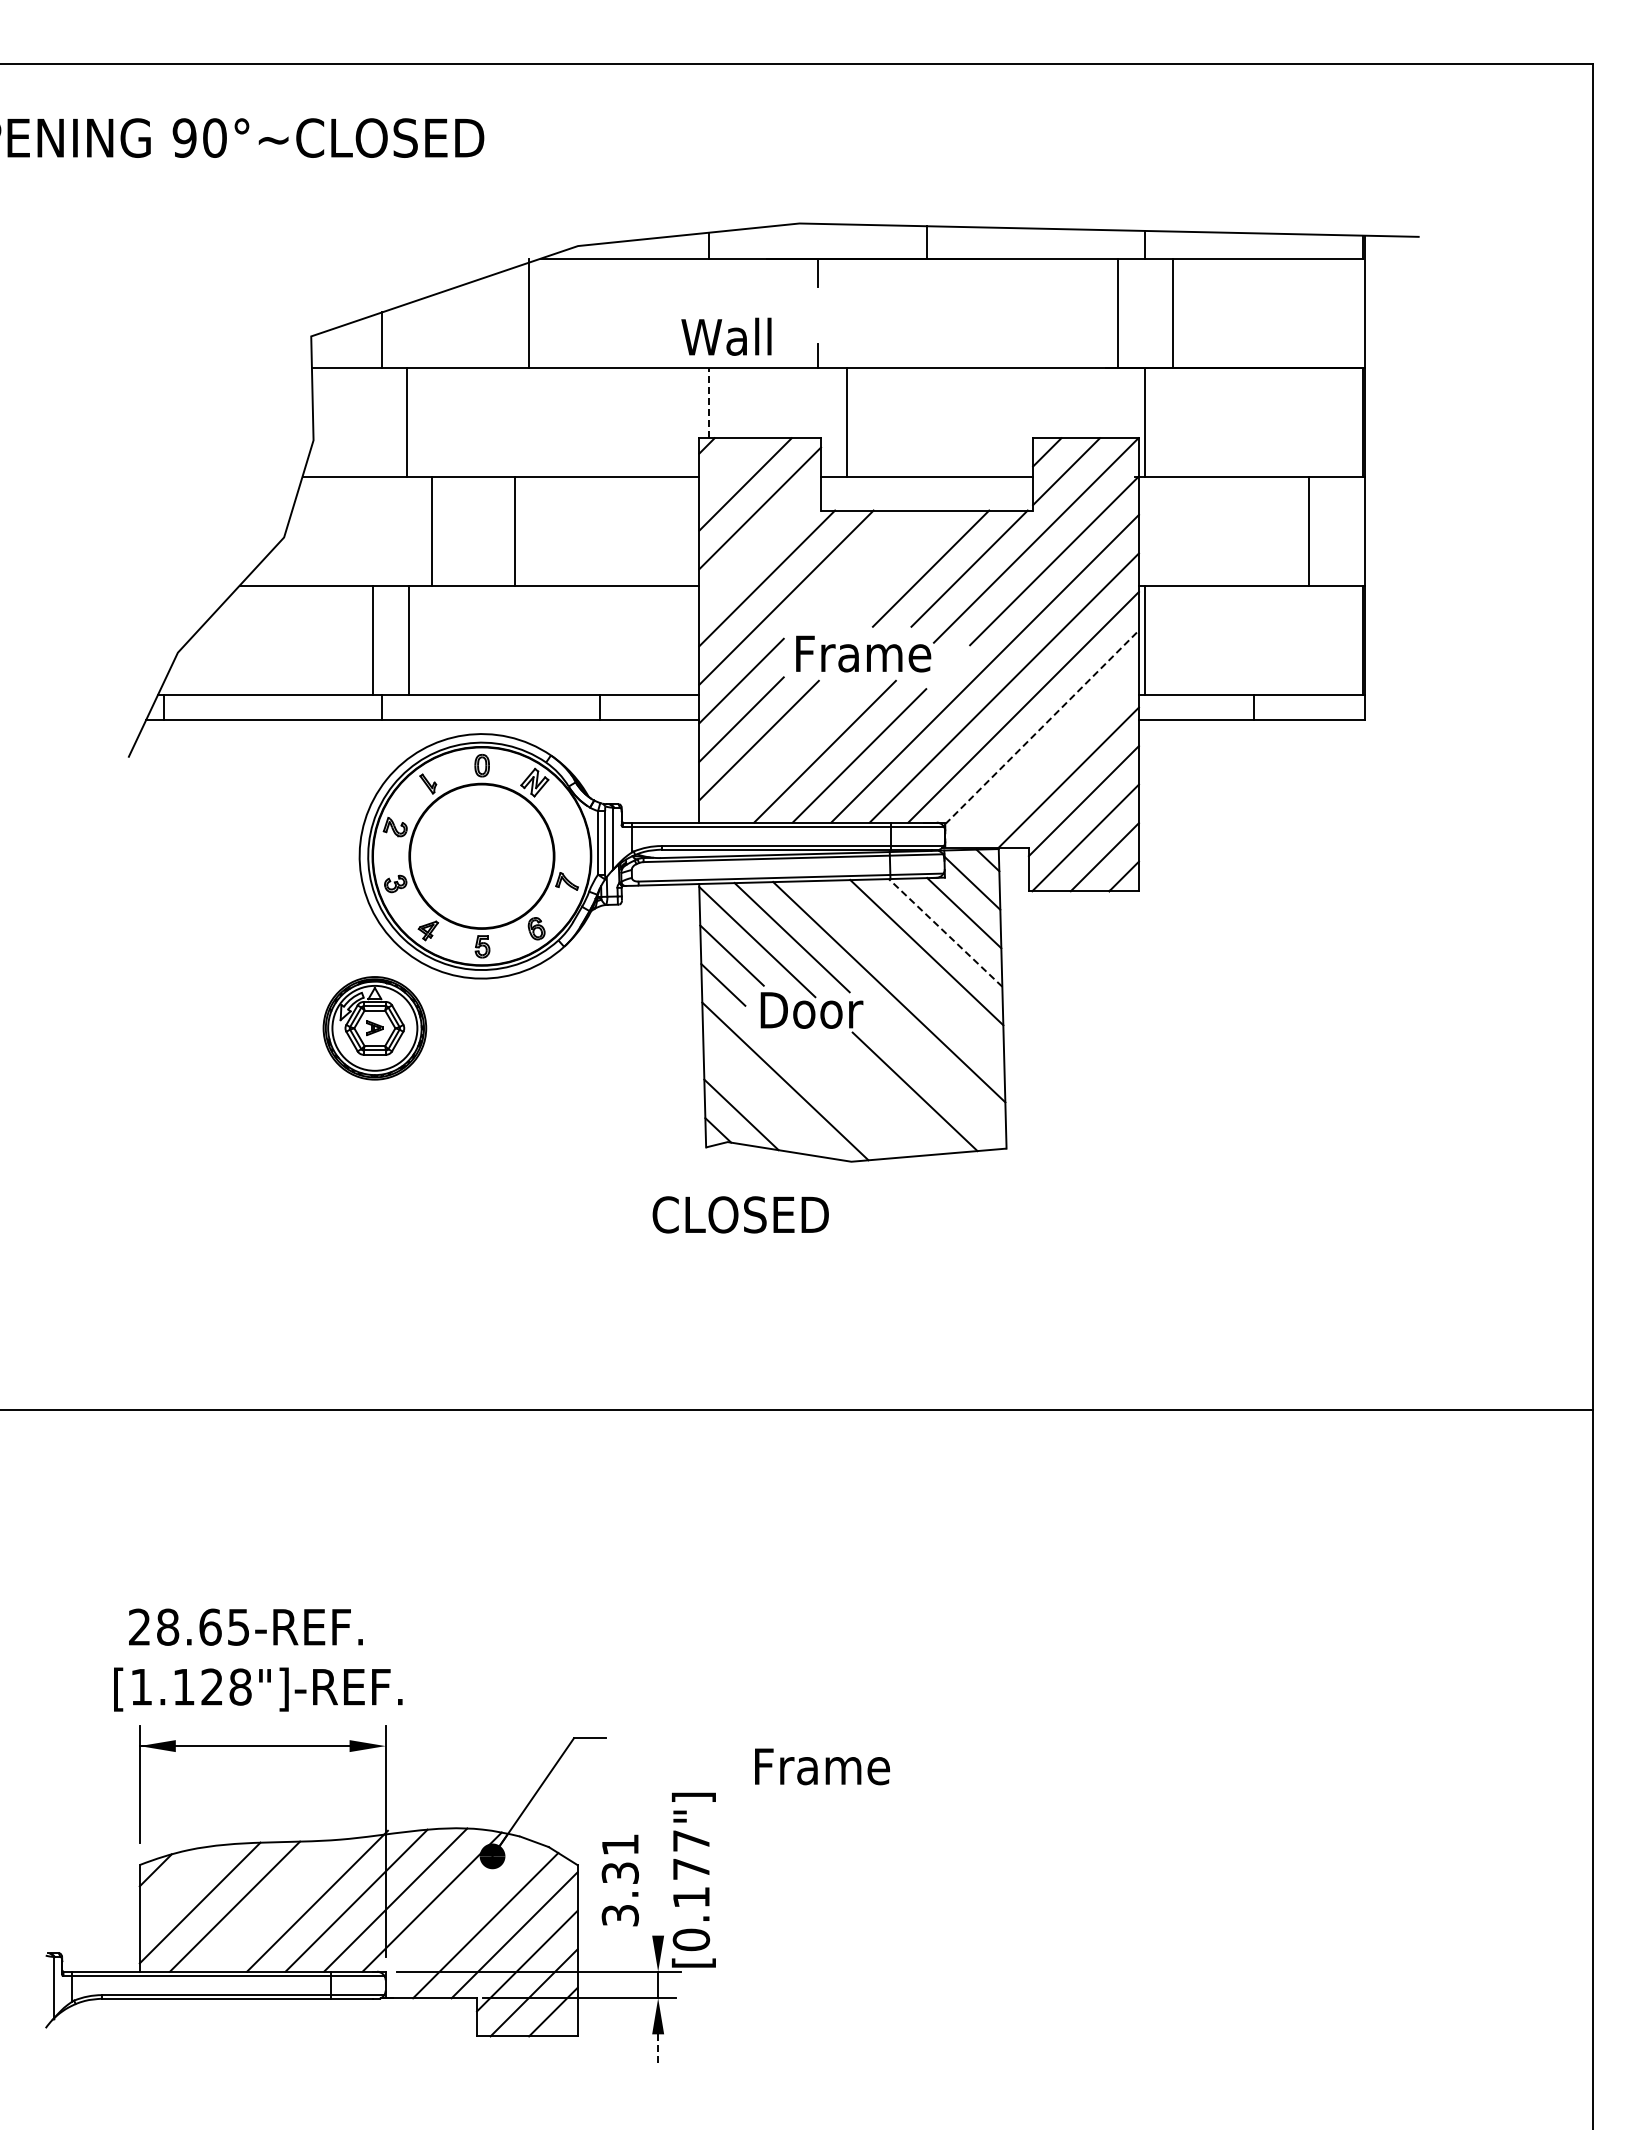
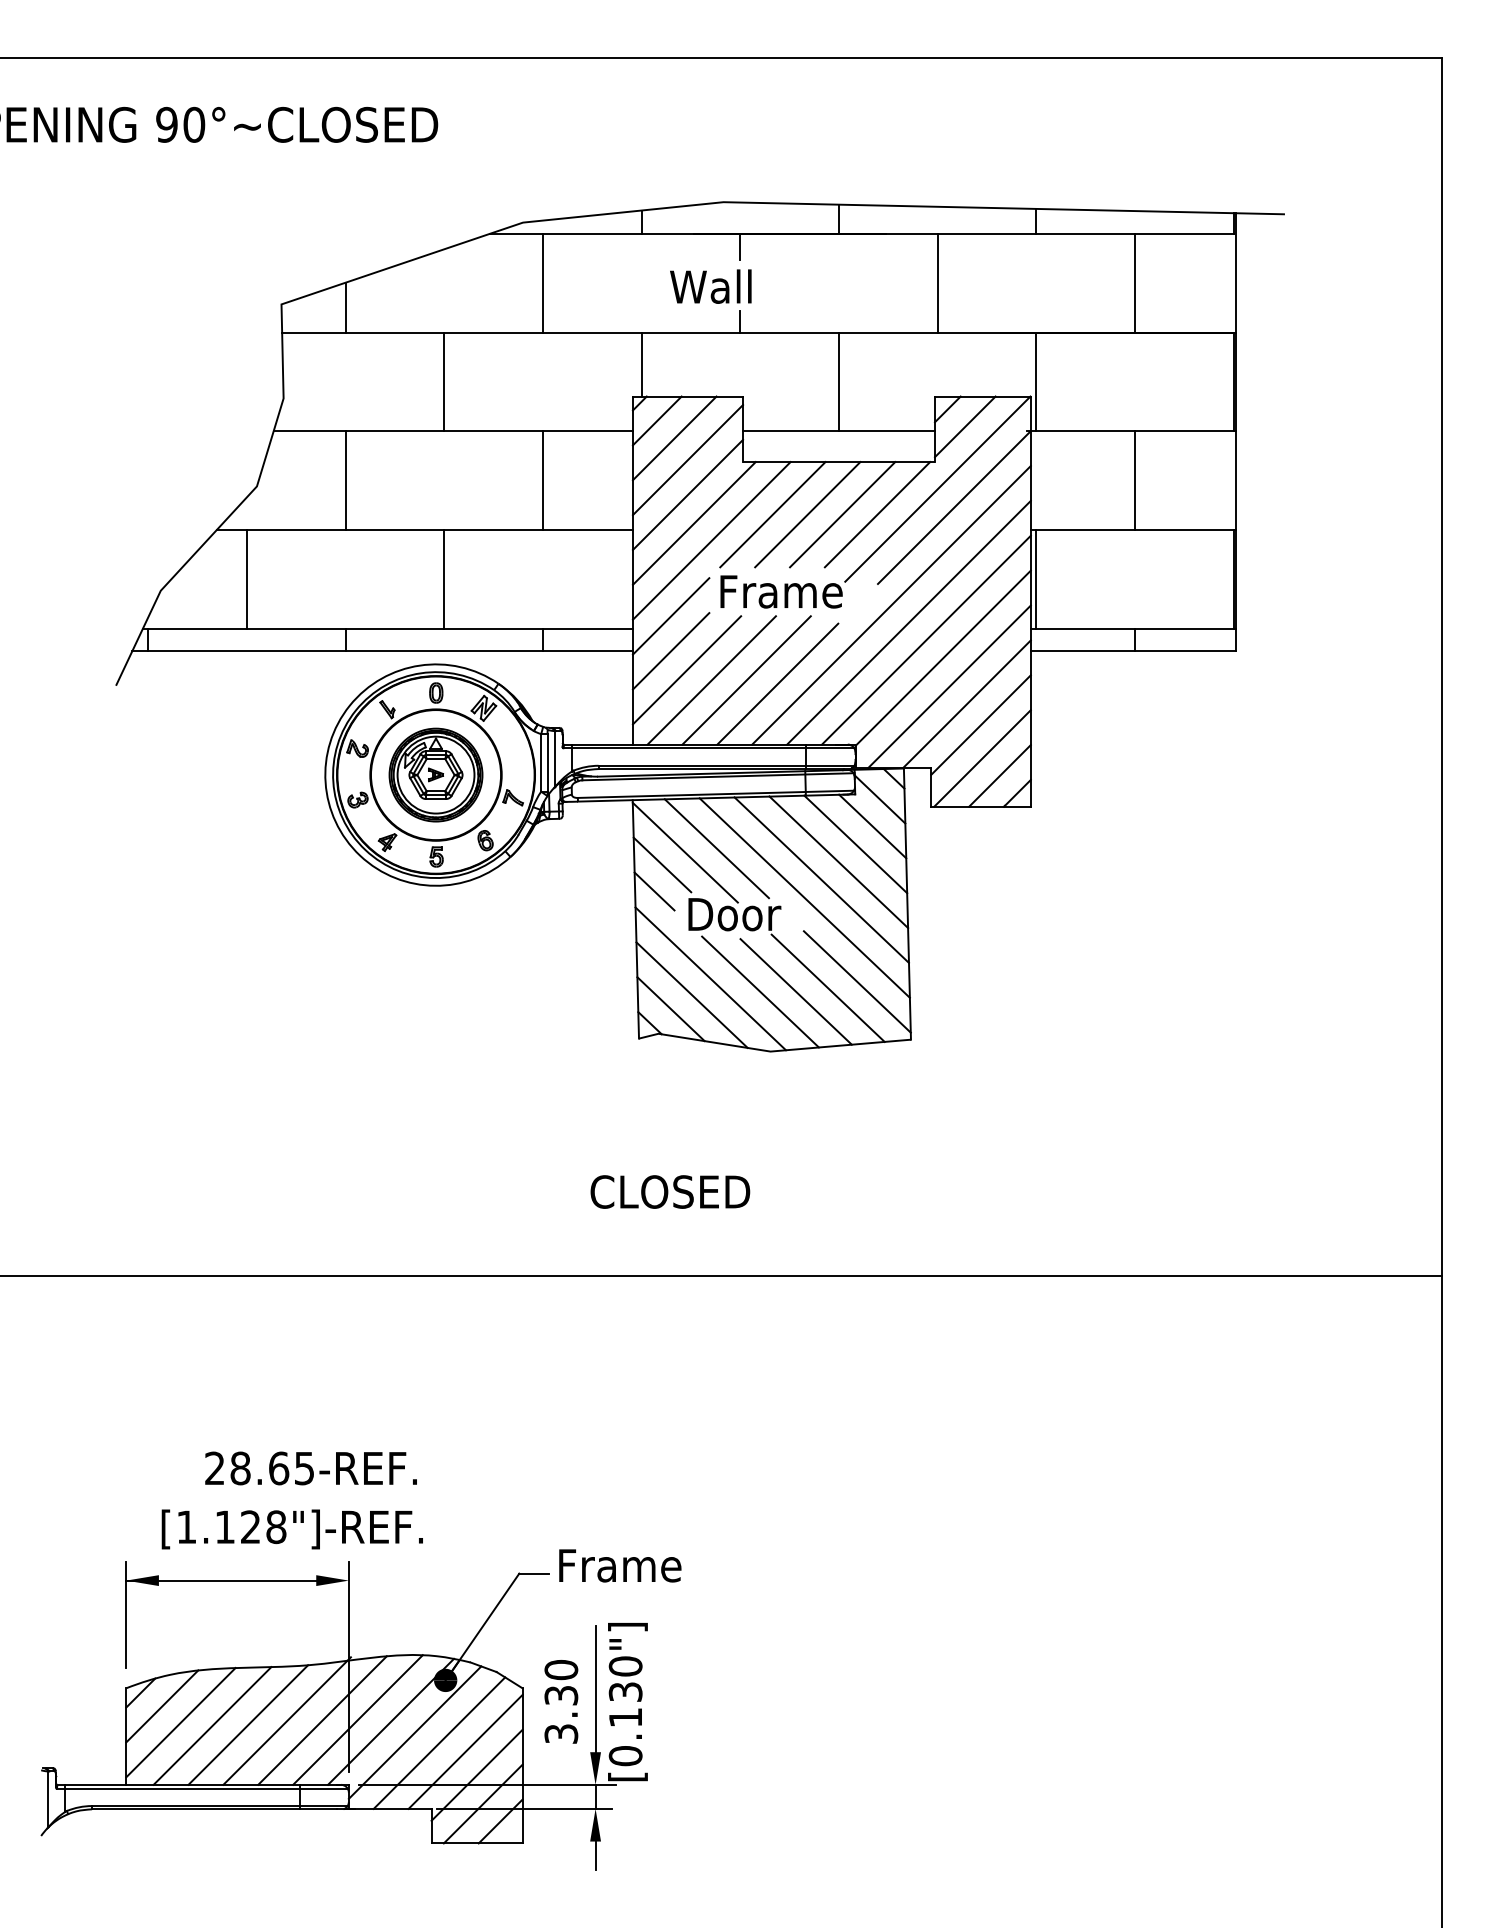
line: (528, 312) -> (542, 282), moved
line: (1117, 312) -> (937, 282), moved
line: (1172, 312) -> (1134, 282), moved
text: (726, 336) -> (710, 286), moved
line: (708, 402) -> (641, 364), dashed -> solid
line: (407, 421) -> (444, 381), moved
line: (846, 421) -> (838, 381), moved
line: (726, 465) -> (657, 421), added
line: (432, 530) -> (346, 480), moved
line: (514, 530) -> (542, 480), moved
line: (1308, 530) -> (1134, 480), moved
line: (760, 546) -> (688, 494), added
line: (853, 568) -> (772, 514), added
line: (892, 568) -> (807, 514), added
line: (373, 639) -> (247, 578), moved
line: (409, 639) -> (444, 578), moved
line: (1042, 727) -> (943, 658), dashed -> solid
line: (786, 751) -> (711, 680), added
line: (1048, 758) -> (948, 686), added
line: (945, 932) -> (855, 844), dashed -> solid
line: (907, 971) -> (821, 879), added
part: (374, 1028) -> (435, 775), moved
line: (947, 1084) -> (857, 981), added
line: (839, 1095) -> (759, 991), added
line: (879, 1095) -> (795, 991), added
line: (764, 1099) -> (691, 995), added
text: (740, 1214) -> (670, 1191), moved
text: (245, 1626) -> (310, 1467), moved
text: (258, 1689) -> (292, 1529), moved
text: (822, 1766) -> (620, 1565), moved
text: (619, 1844) -> (560, 1669), 3.31 -> 3.30
text: (691, 1854) -> (625, 1678), [0.177"] -> [0.130"]
line: (658, 1865) -> (595, 1688), added
line: (179, 1884) -> (162, 1705), added
line: (274, 1905) -> (248, 1724), added
line: (458, 1913) -> (414, 1732), added
line: (658, 2050) -> (595, 1856), dashed -> solid

